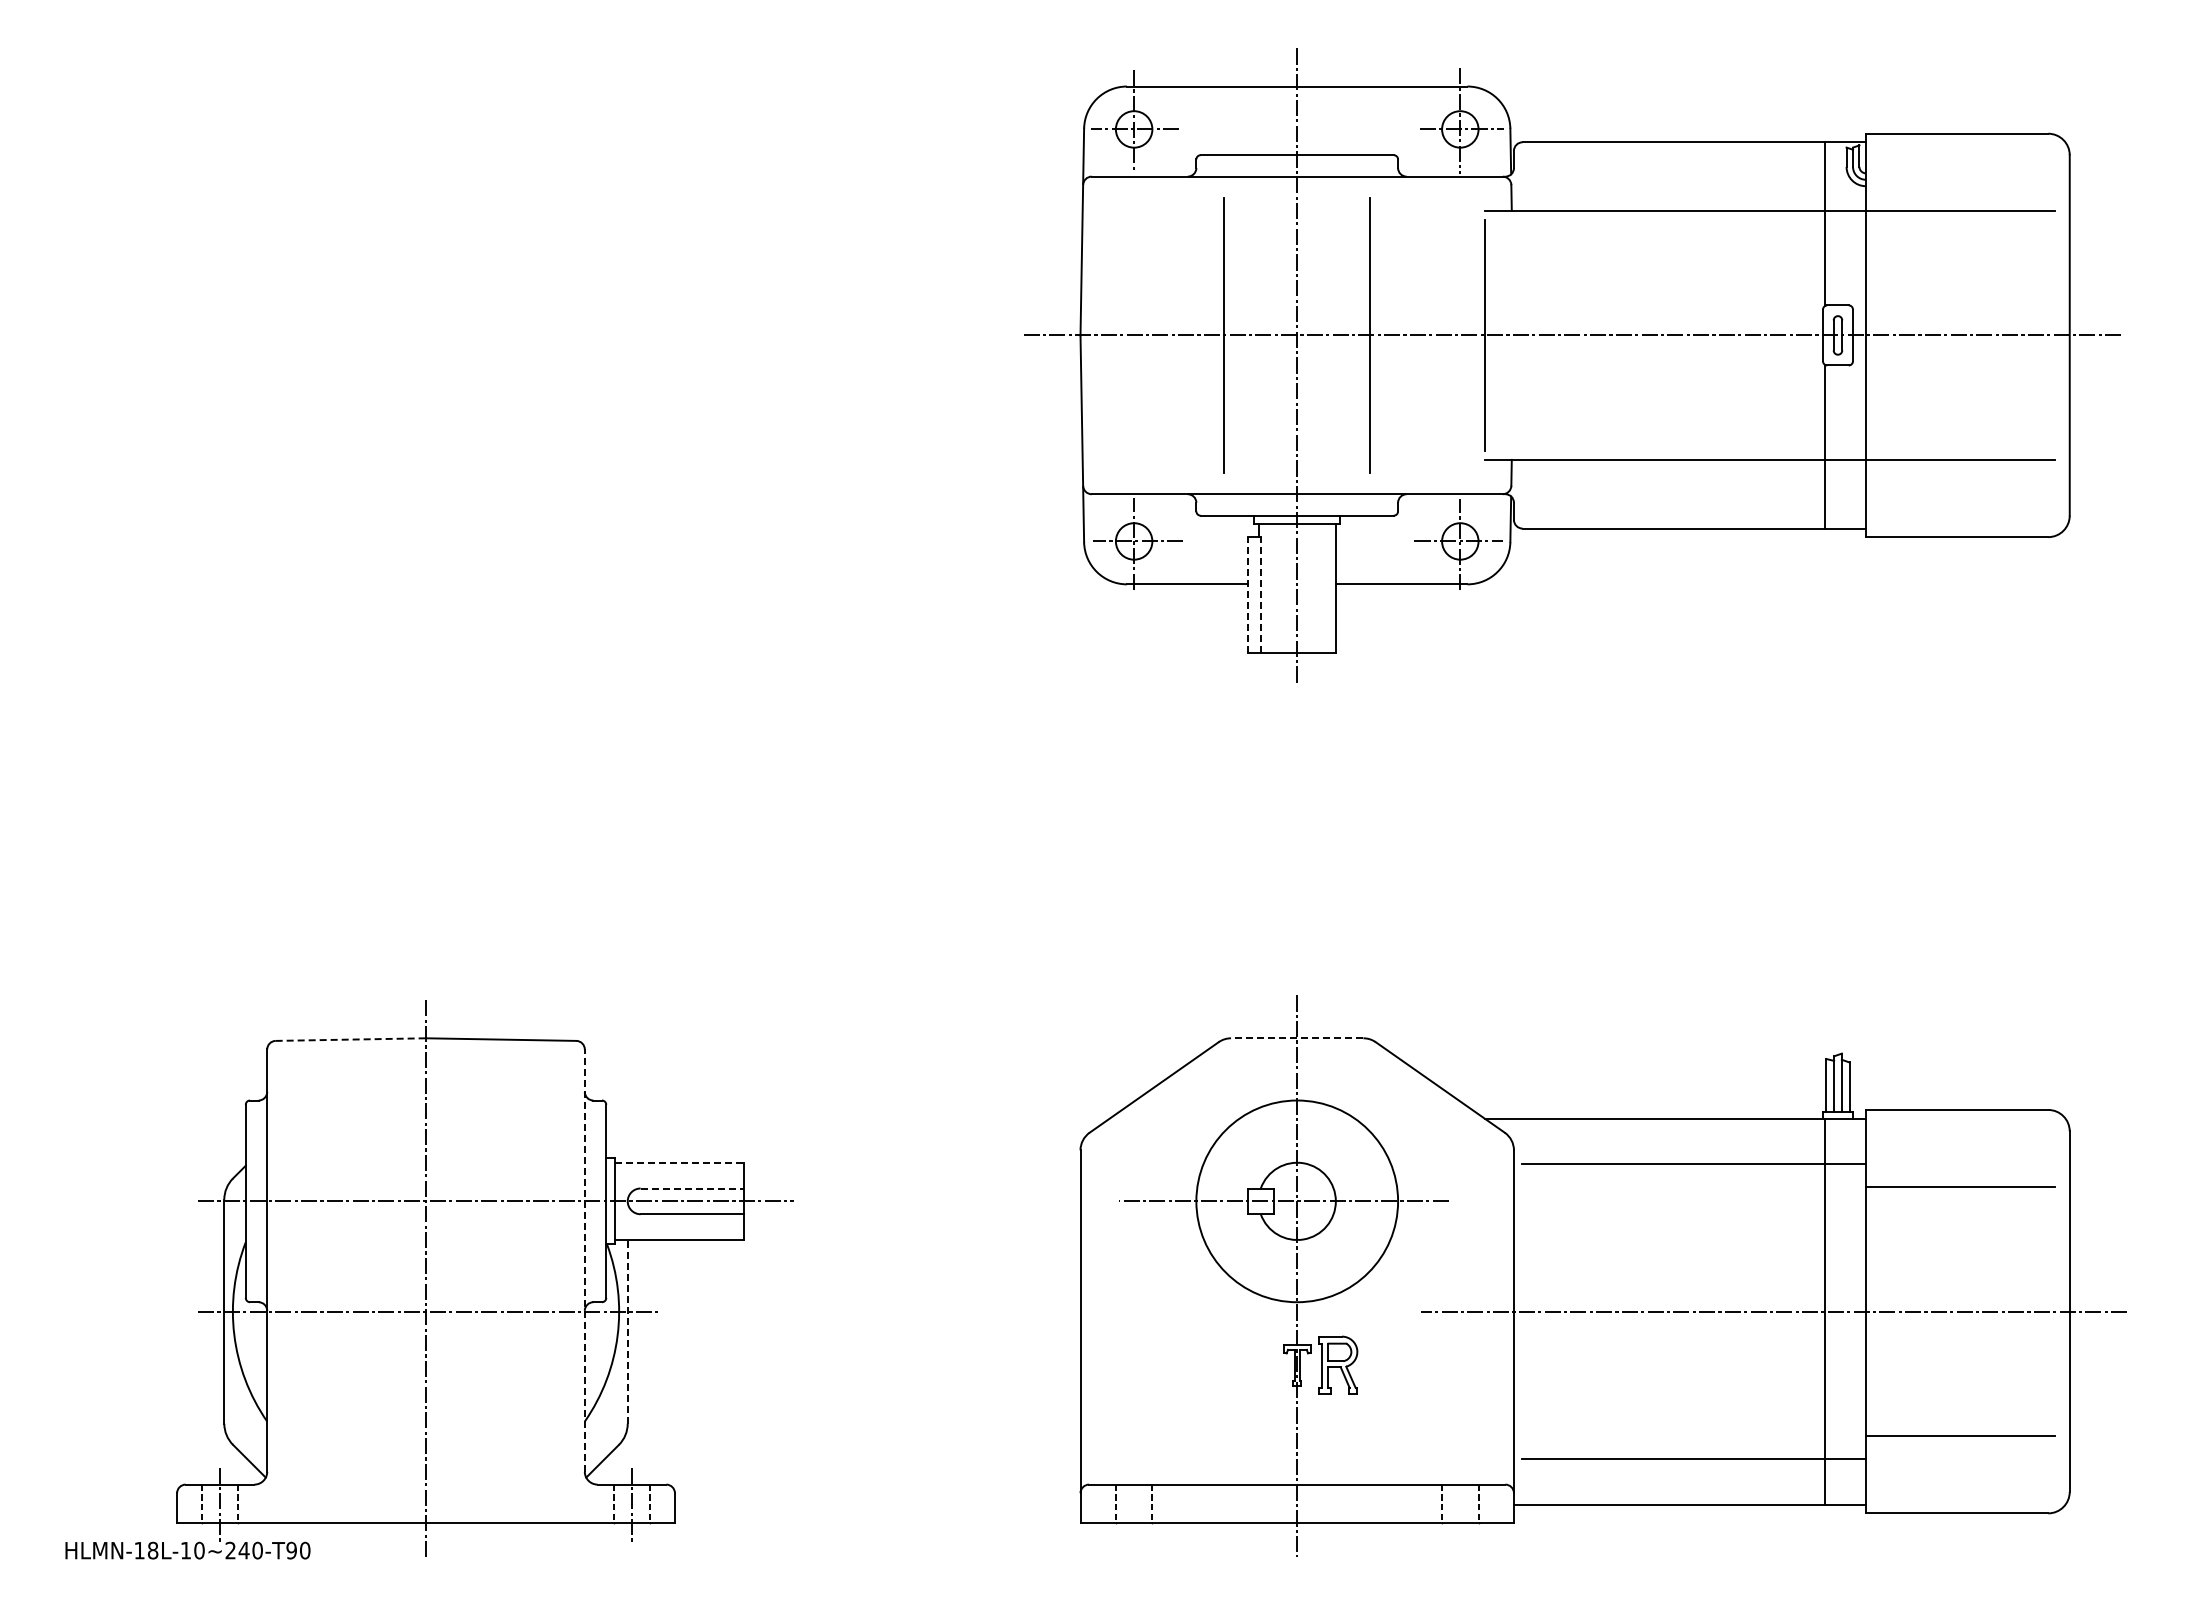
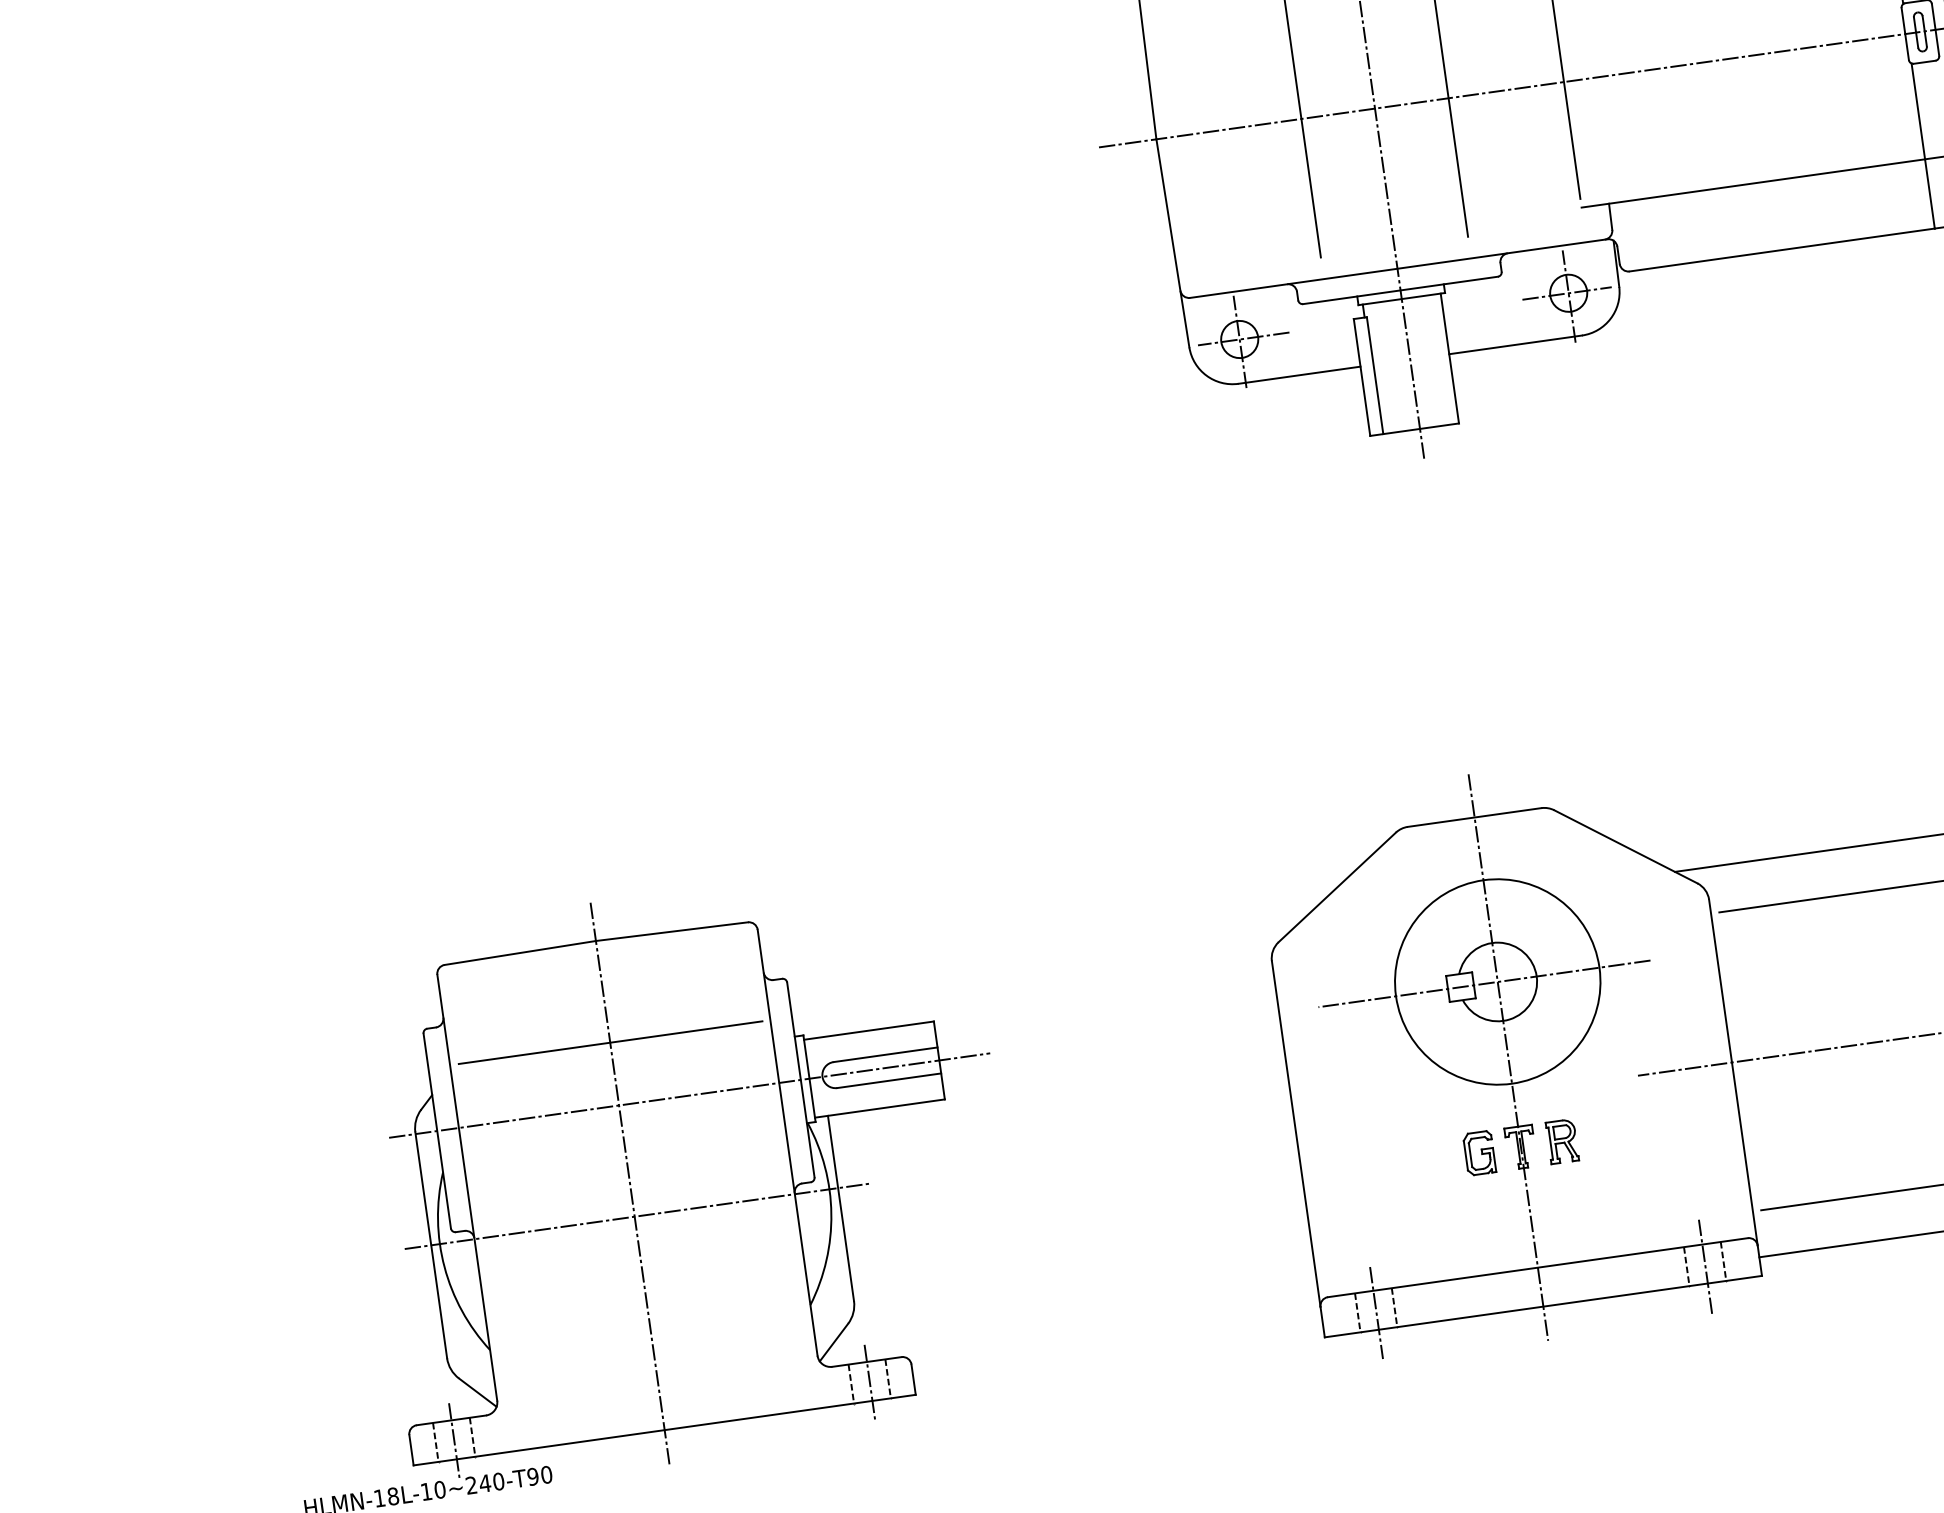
line: (1247, 595) -> (1361, 377), dashed -> solid
line: (1260, 595) -> (1374, 376), dashed -> solid
line: (1296, 1038) -> (1473, 817), dashed -> solid
line: (351, 1039) -> (520, 952), dashed -> solid
line: (425, 1139) -> (609, 1043), added
line: (679, 1162) -> (869, 1030), dashed -> solid
line: (692, 1188) -> (885, 1054), dashed -> solid
line: (584, 1260) -> (787, 1142), dashed -> solid
line: (627, 1331) -> (840, 1208), dashed -> solid
part: (1255, 1364) -> (1478, 1152), added
part: (1338, 1365) -> (1562, 1141), size x0.71
line: (1134, 1506) -> (1376, 1312), added
line: (1460, 1507) -> (1705, 1267), added

